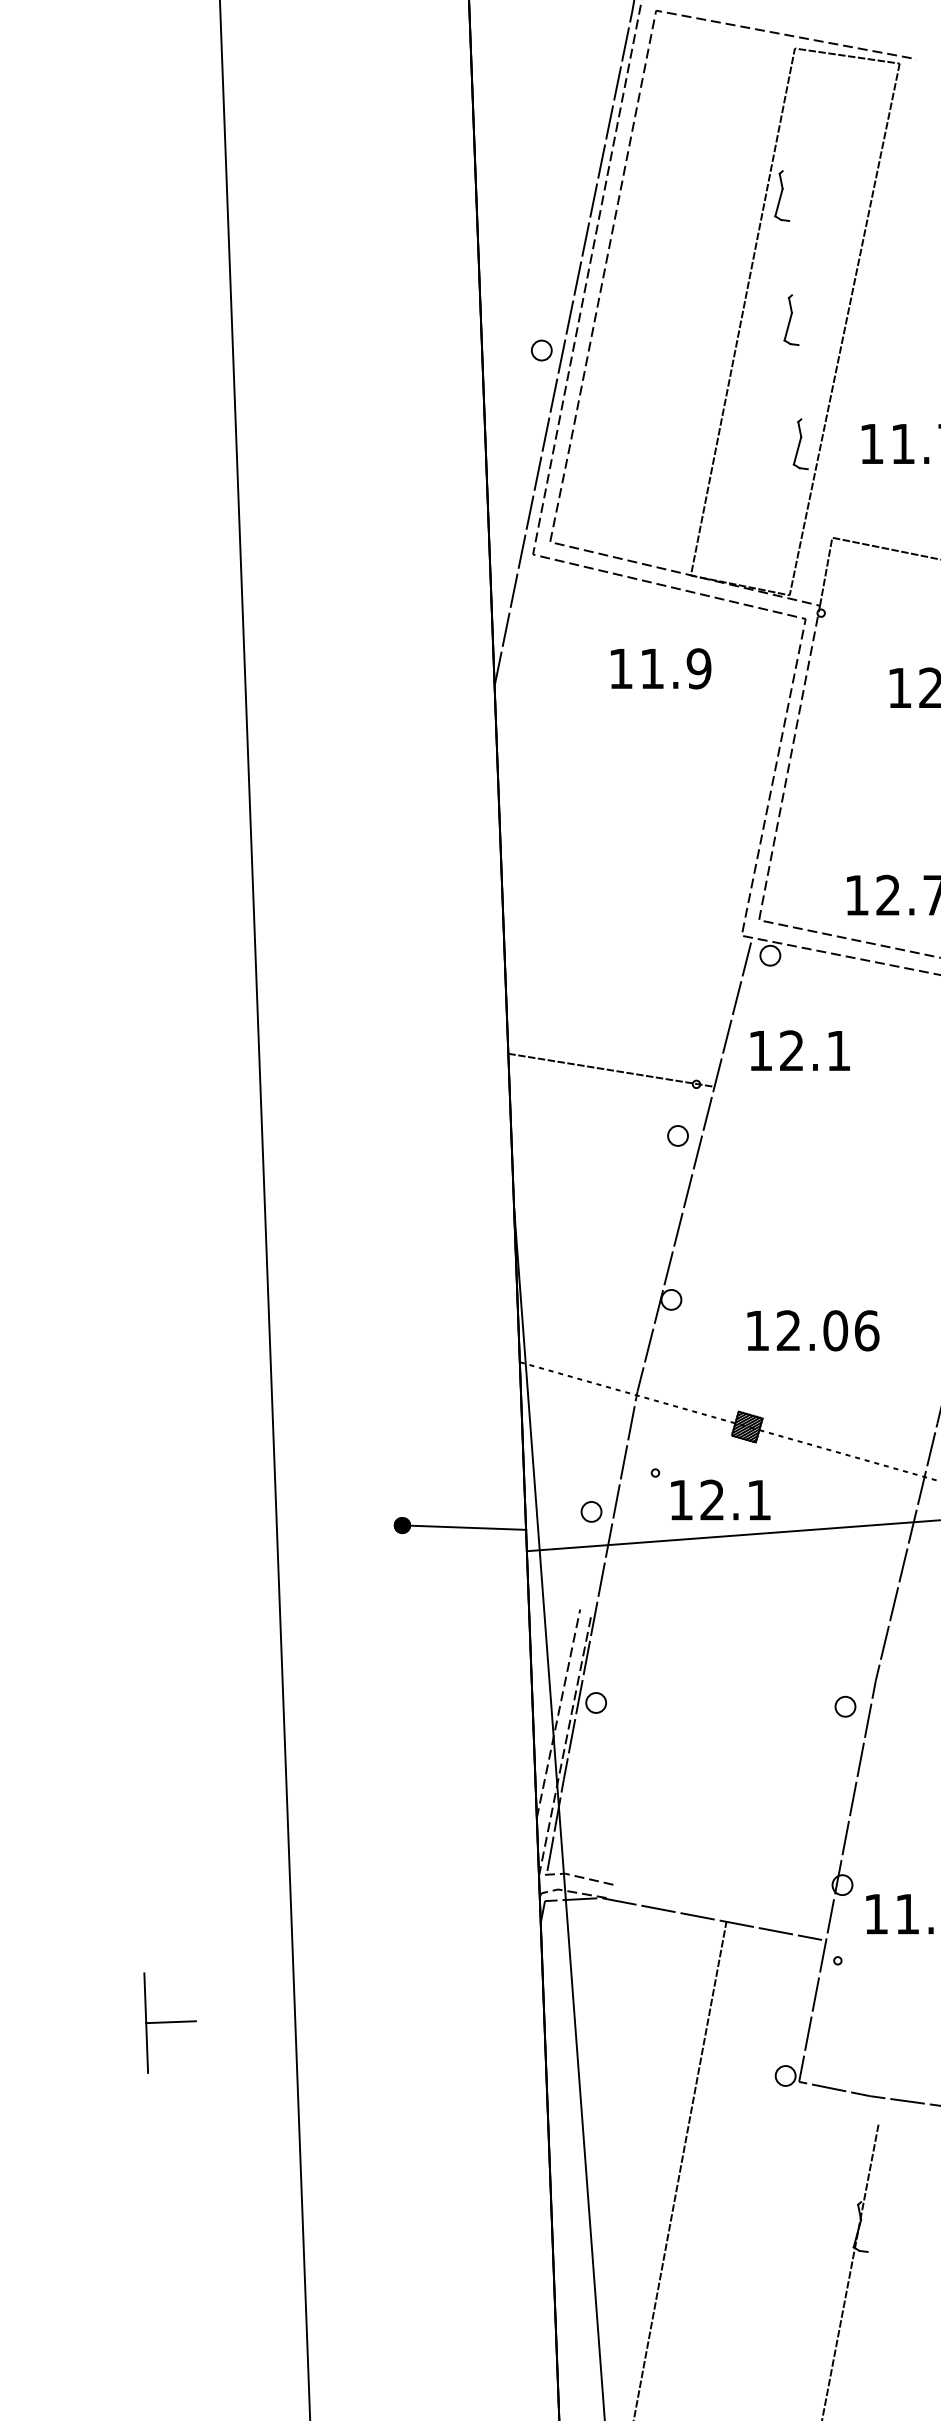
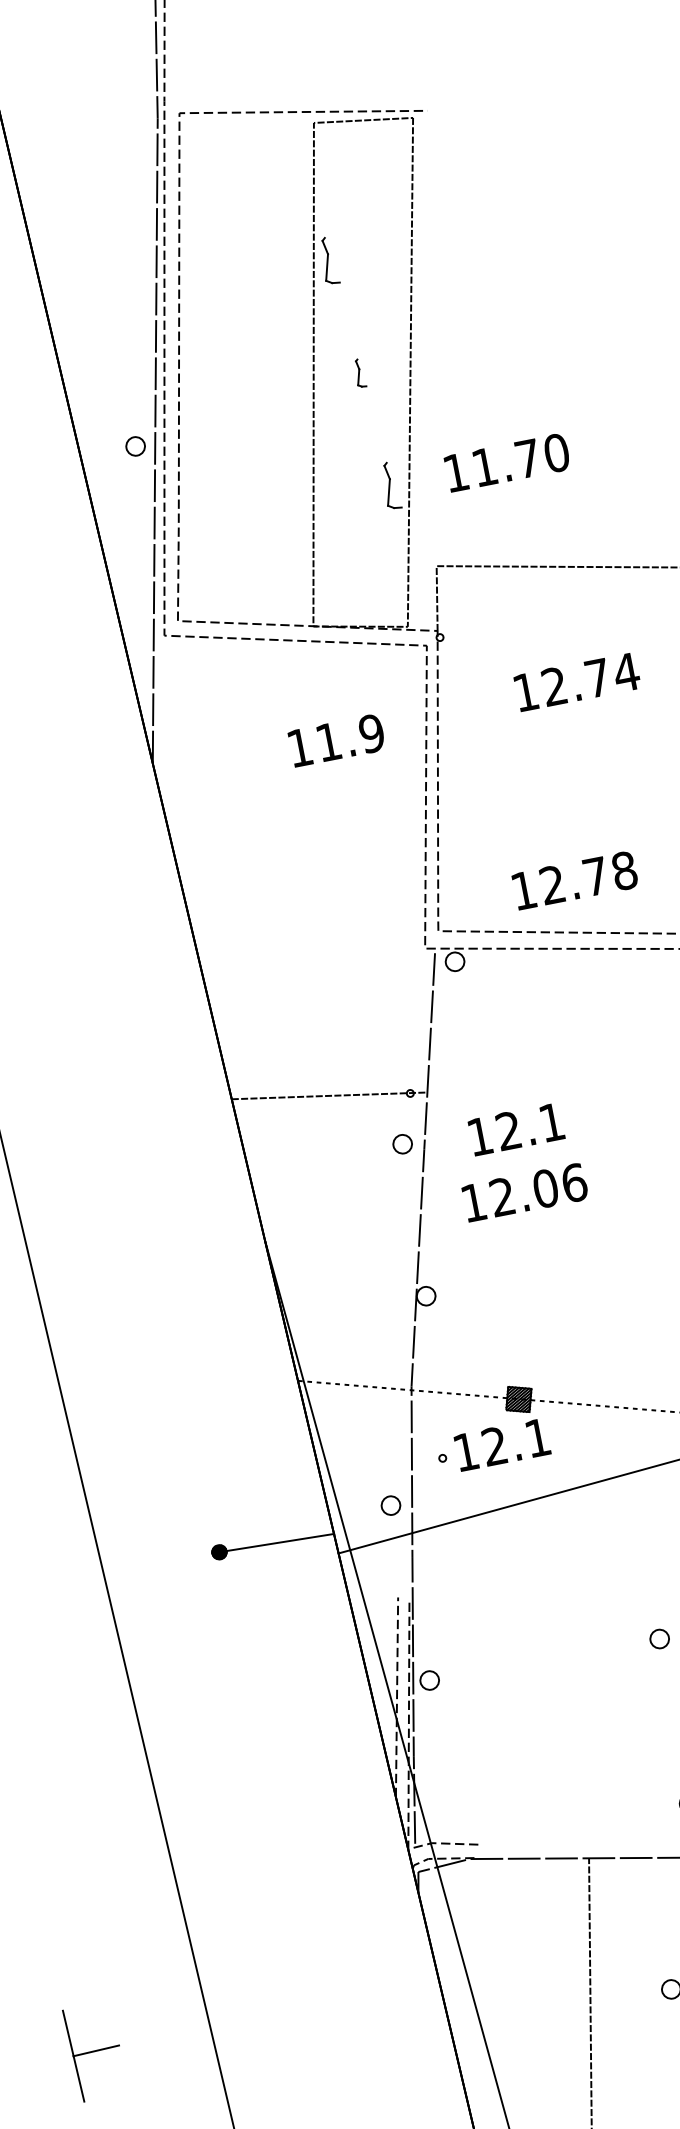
part: (791, 319) -> (359, 372), size x0.6
text: (661, 668) -> (337, 740), moved
text: (799, 1050) -> (515, 1129), moved
text: (813, 1330) -> (525, 1192), moved
text: (720, 1499) -> (502, 1444), moved

